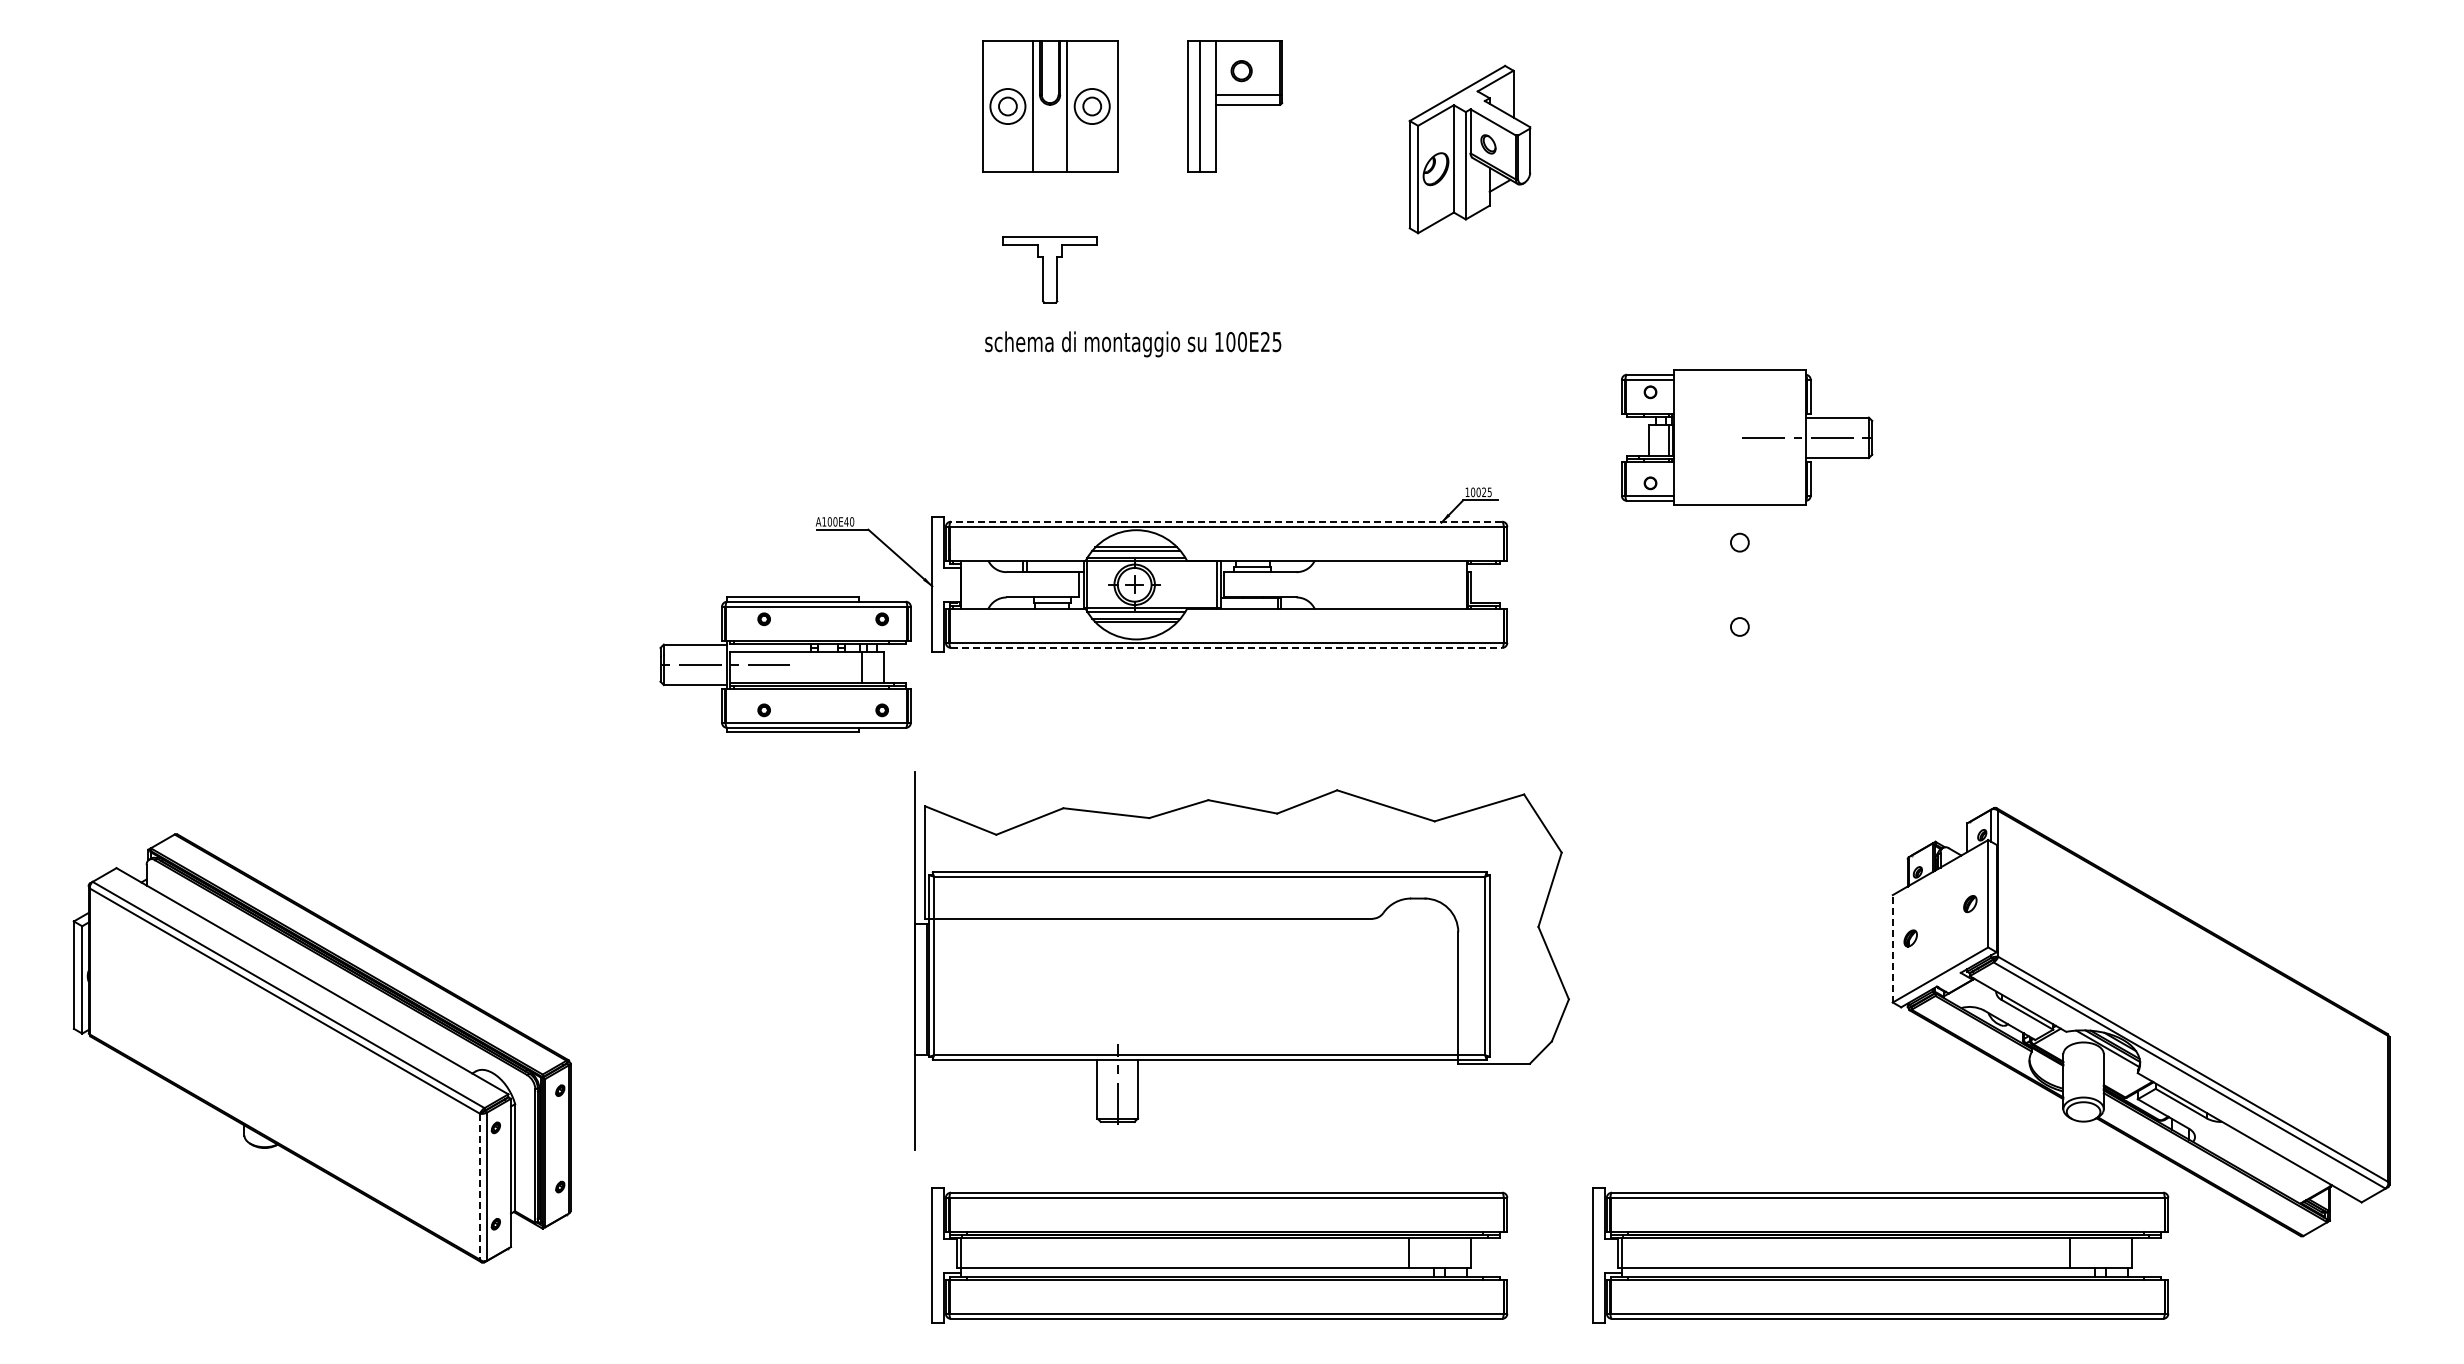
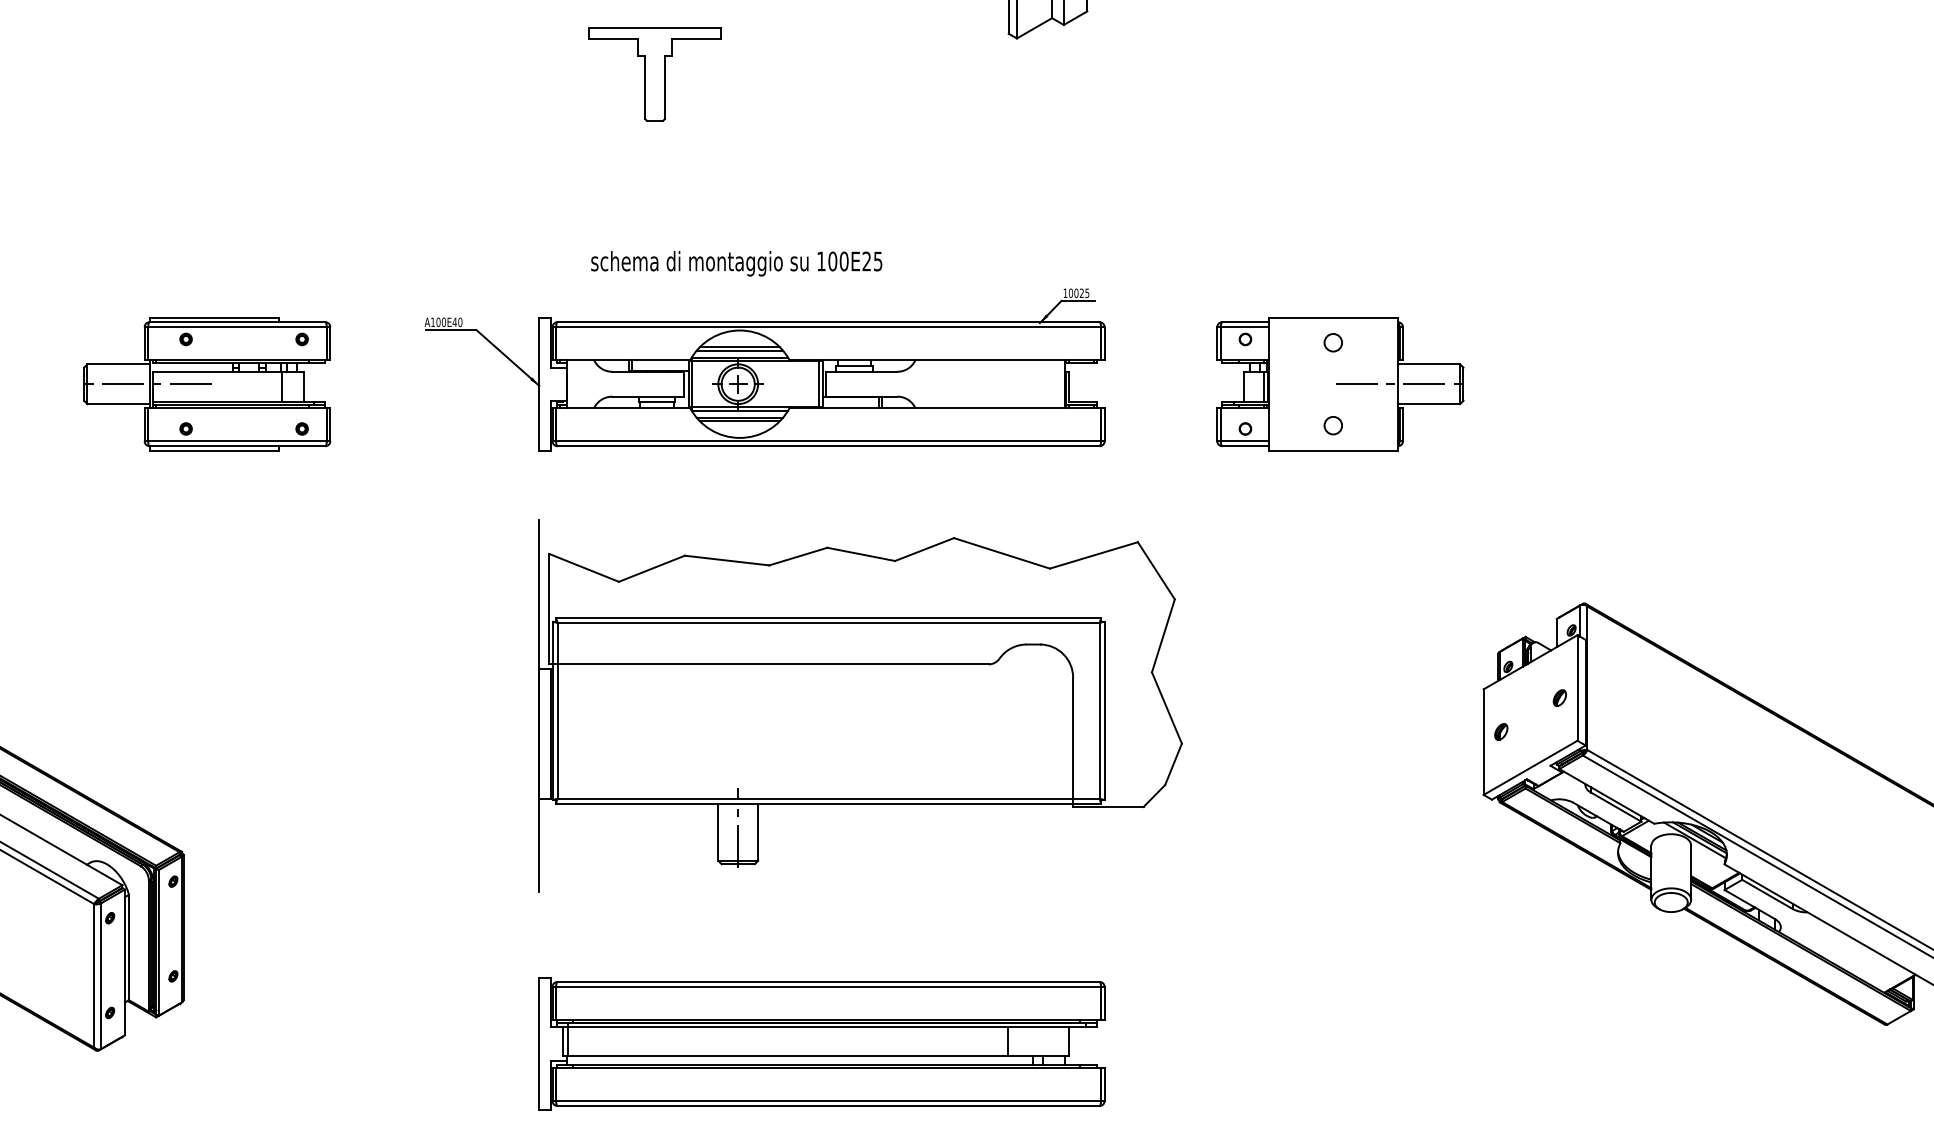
part: (1050, 269) -> (655, 74), size x1.43
text: (1133, 344) -> (737, 263), moved
part: (1747, 437) -> (1340, 383), moved
line: (1226, 521) -> (828, 321), dashed -> solid
line: (1226, 647) -> (828, 445), dashed -> solid
part: (785, 664) -> (207, 383), moved
line: (1892, 948) -> (1483, 741), dashed -> solid
part: (1241, 960) -> (859, 705), moved
line: (479, 1186) -> (93, 975), dashed -> solid
part: (1880, 1255) -> (1471, 1043), removed

